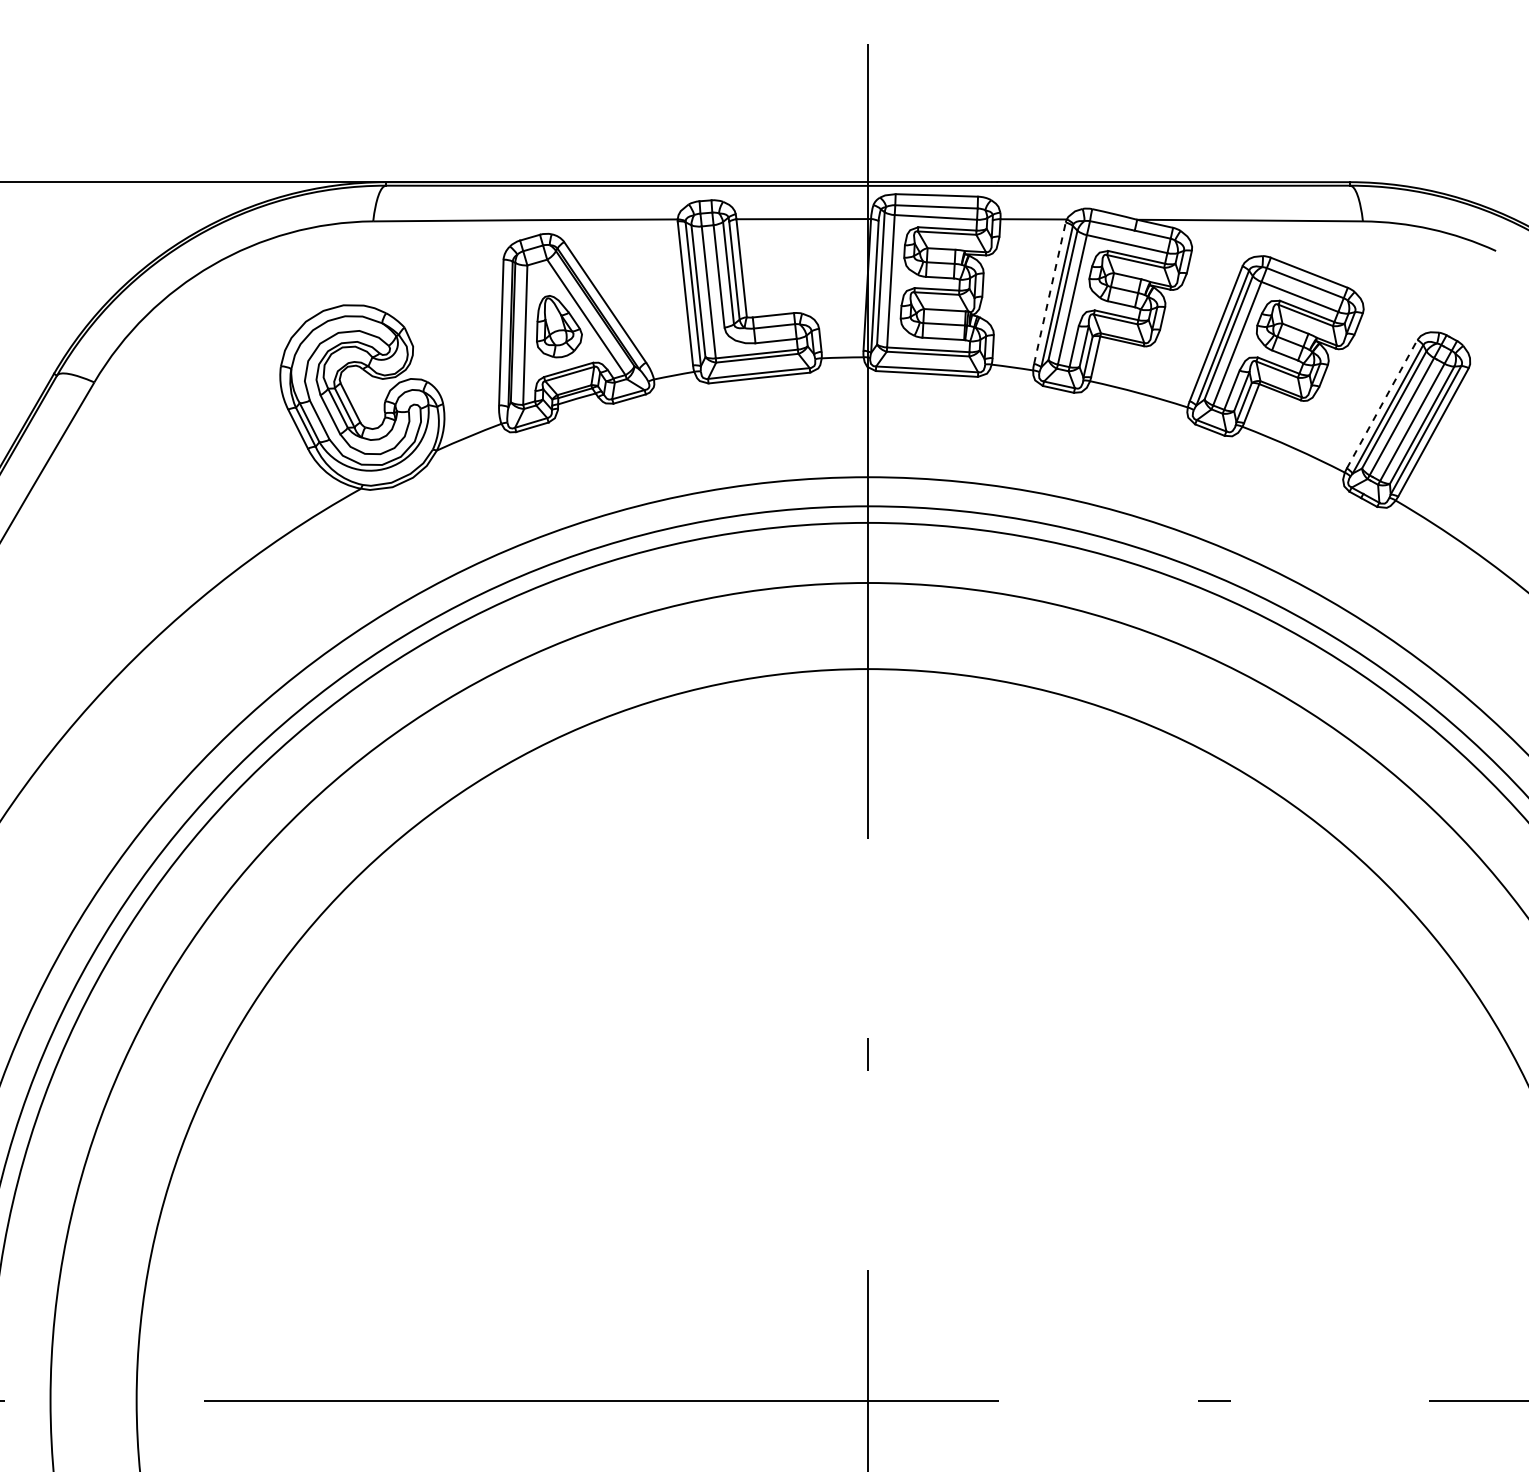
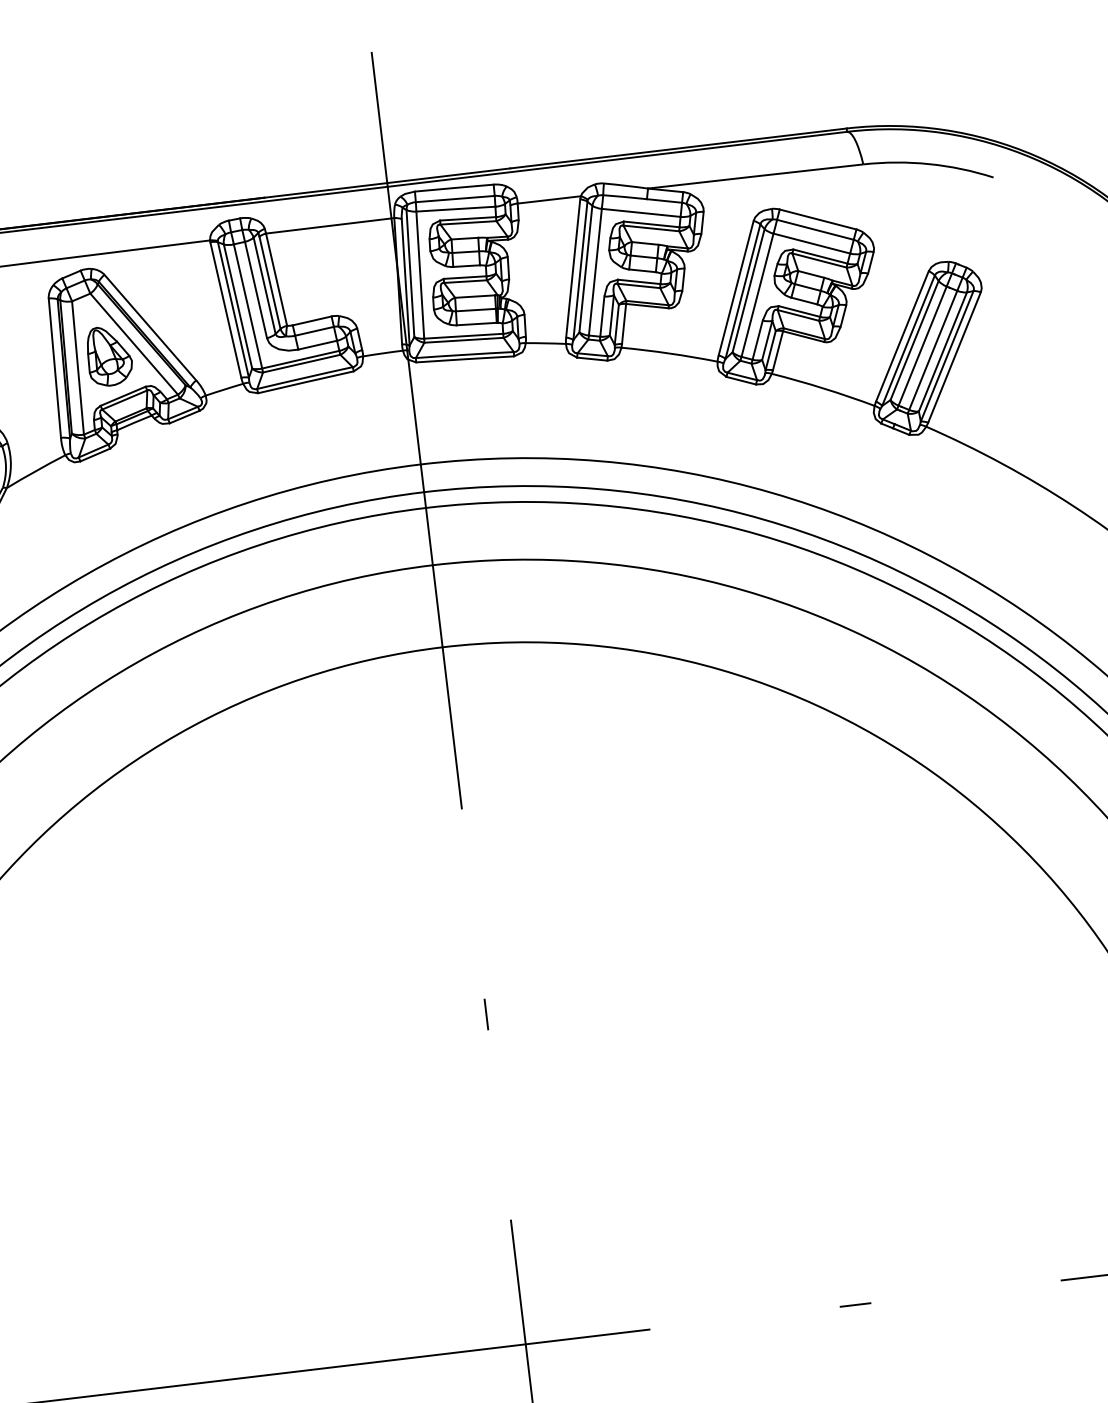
line: (1050, 292) -> (573, 267), dashed -> solid
line: (1382, 403) -> (902, 335), dashed -> solid

